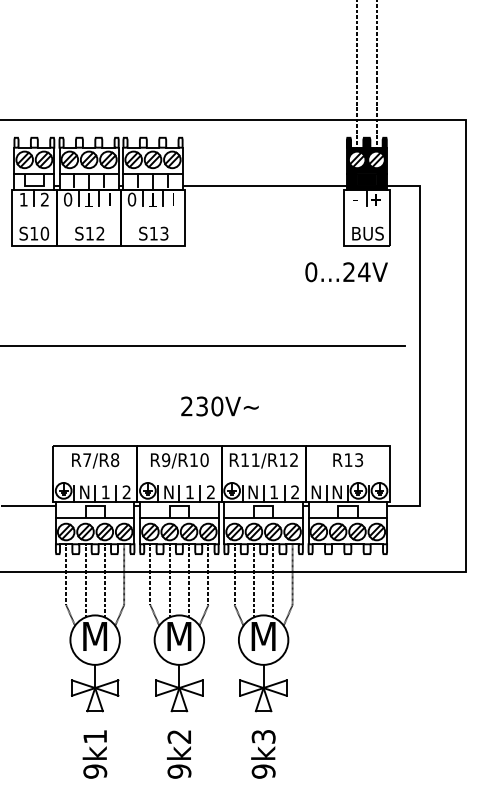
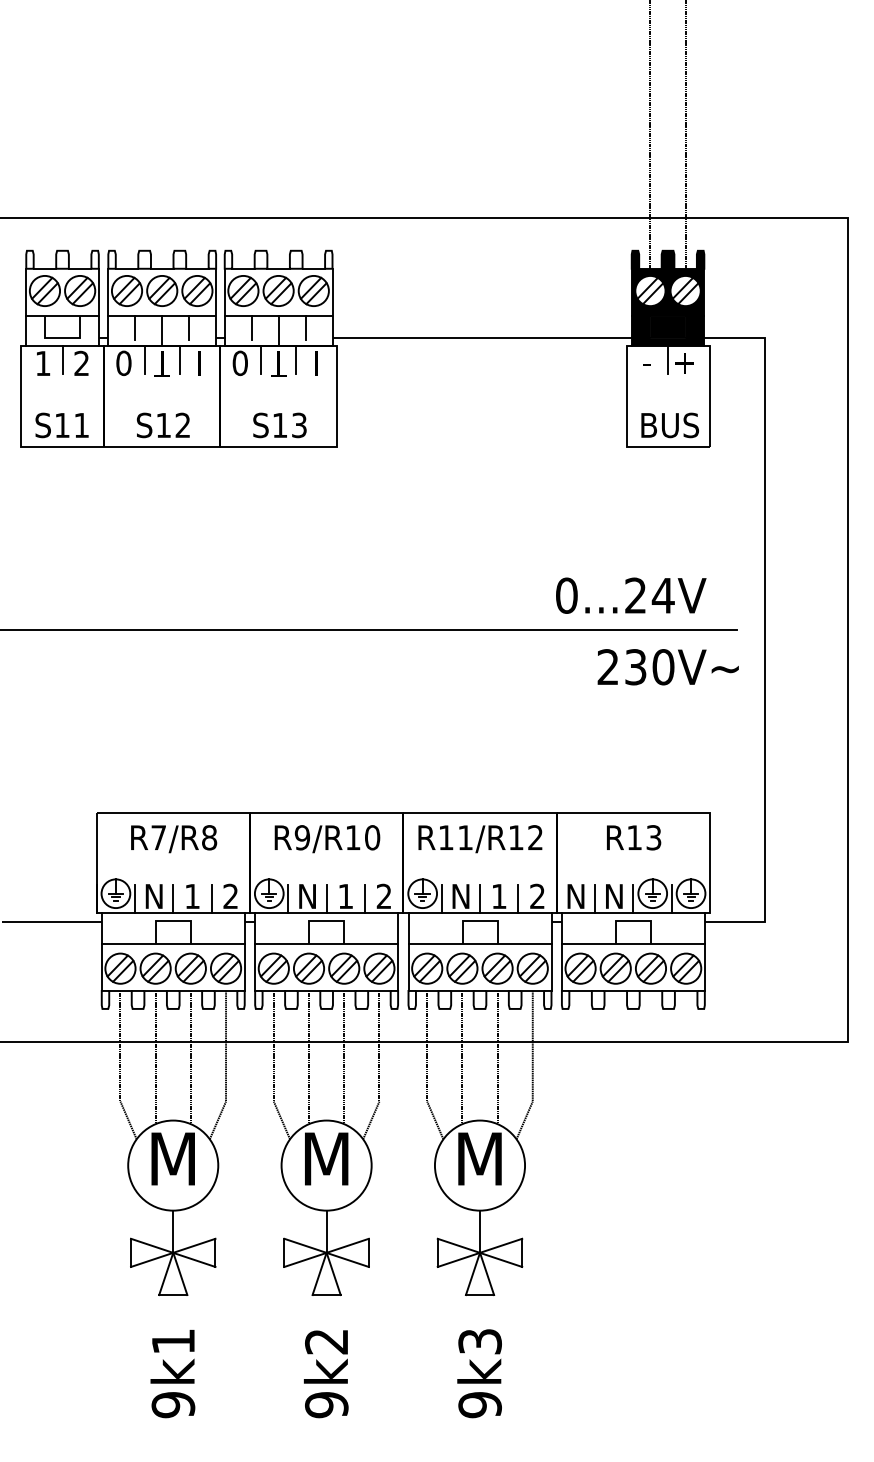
text: (44, 233) -> (80, 425), S10 -> S11
text: (346, 272) -> (630, 596), moved
text: (219, 406) -> (667, 667), moved

